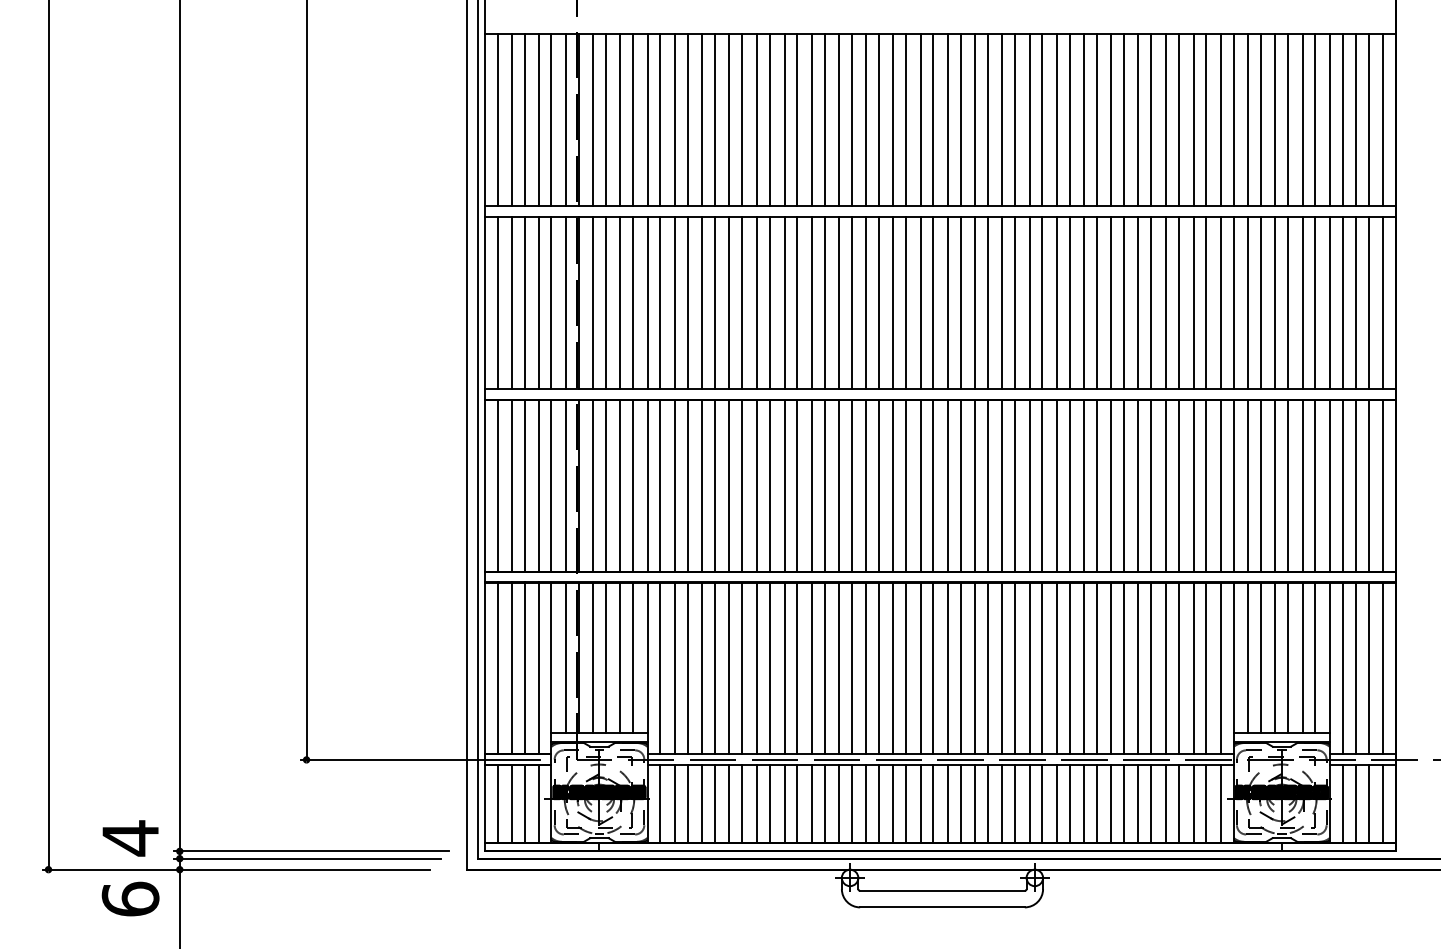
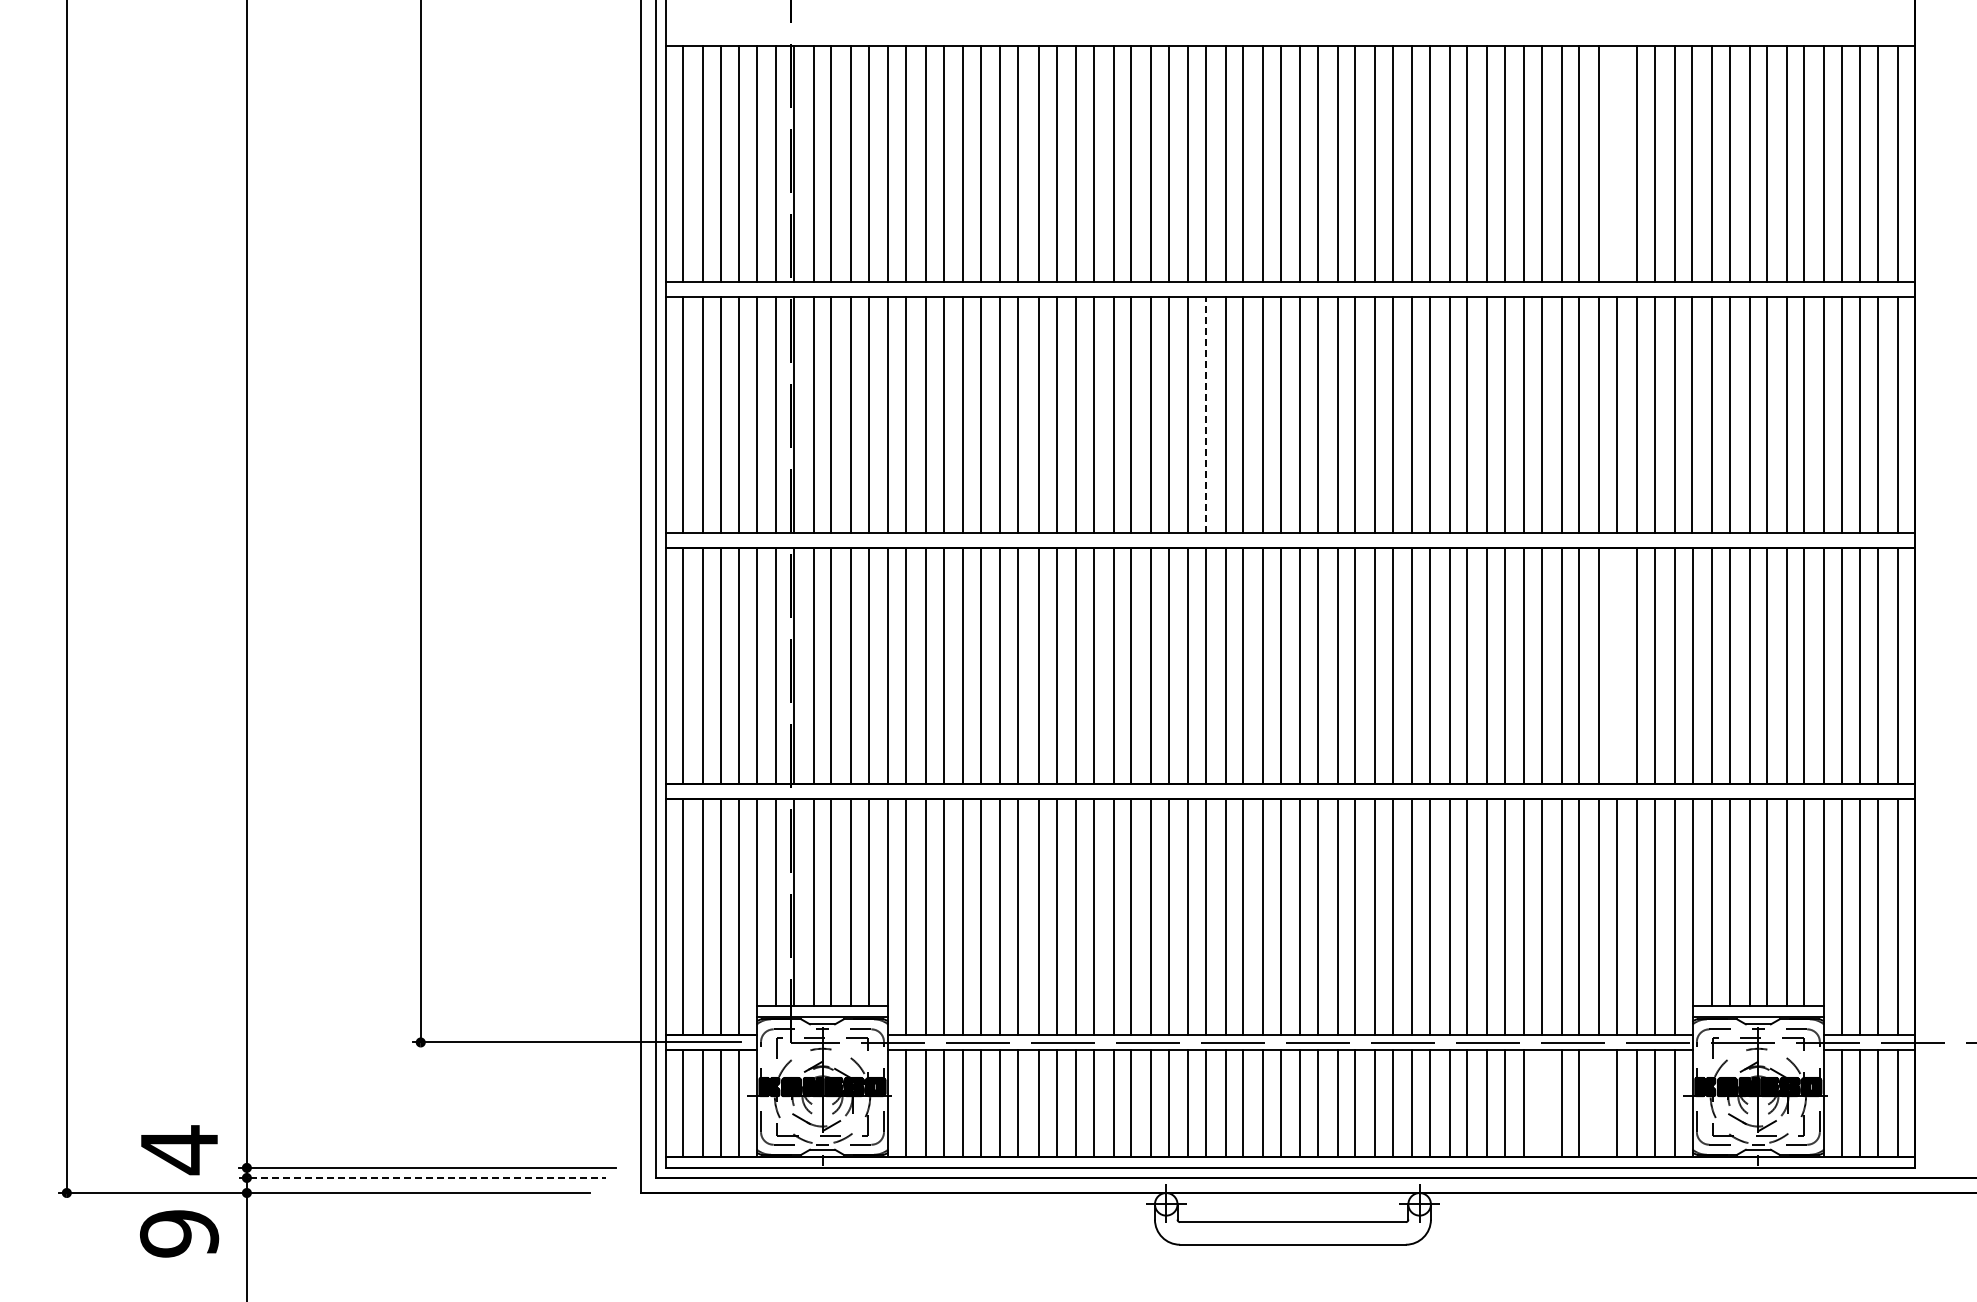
line: (1179, 119) -> (1617, 164), removed
line: (878, 302) -> (1205, 415), solid -> dashed
line: (1179, 485) -> (1617, 666), removed
line: (1123, 804) -> (1541, 1103), removed
line: (1165, 804) -> (1599, 1103), removed
line: (307, 858) -> (422, 1177), solid -> dashed
text: (130, 899) -> (179, 1233), 6 -> 9

